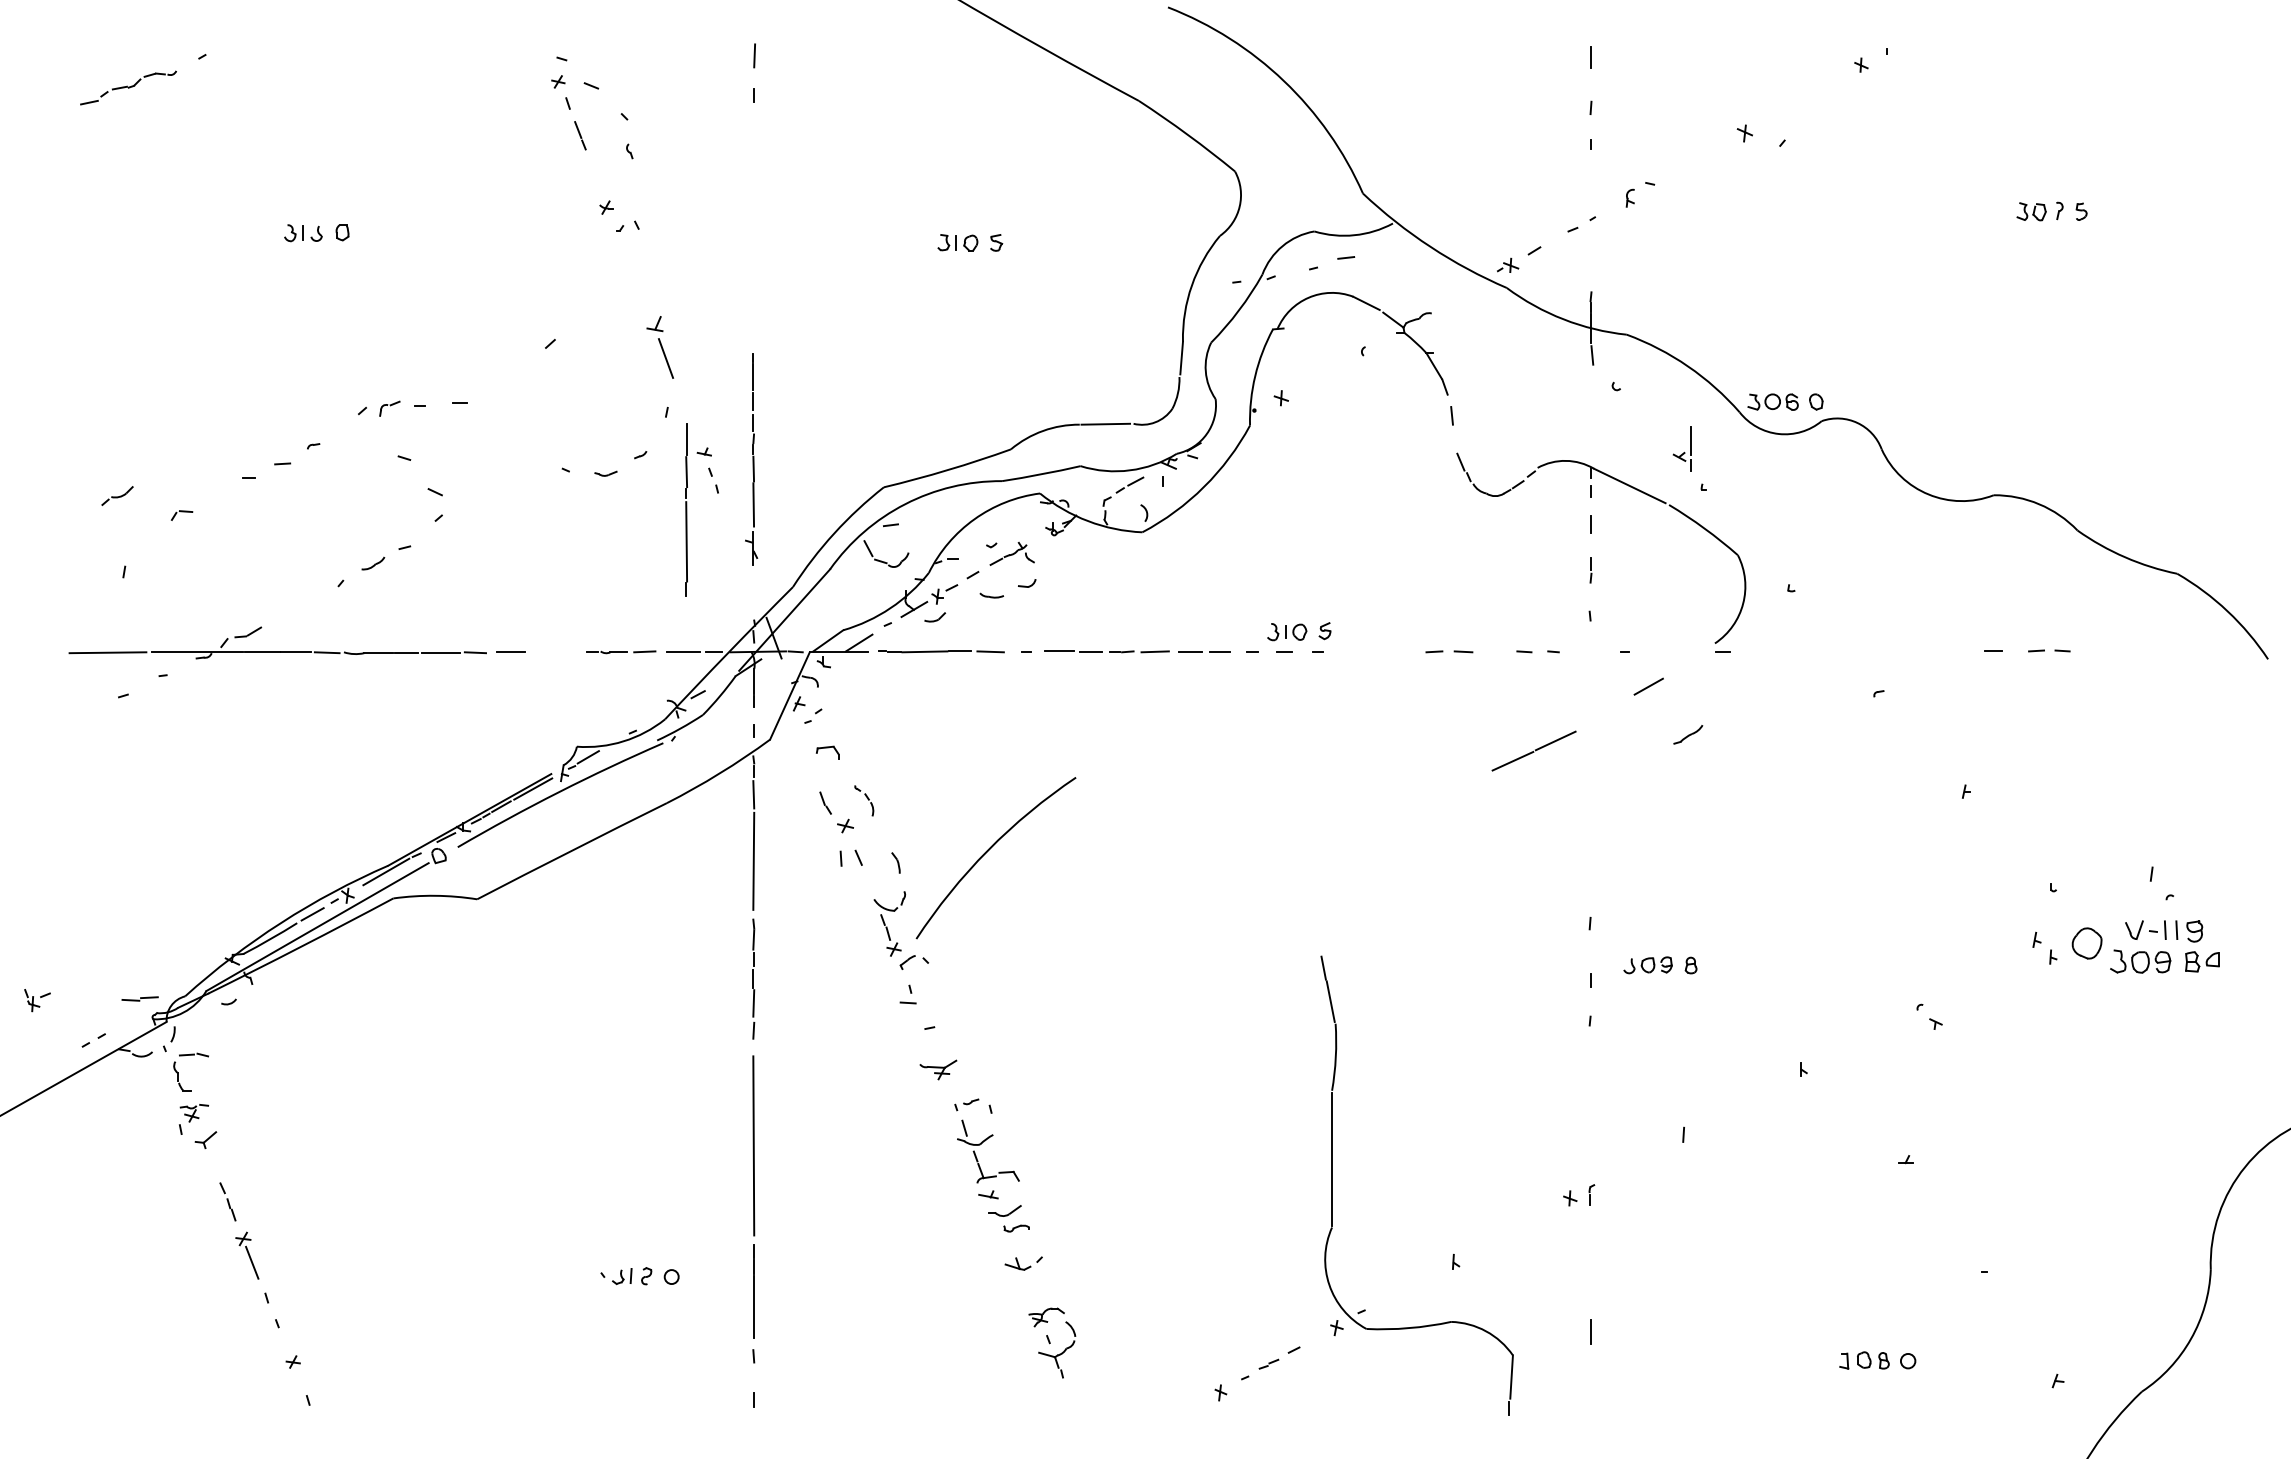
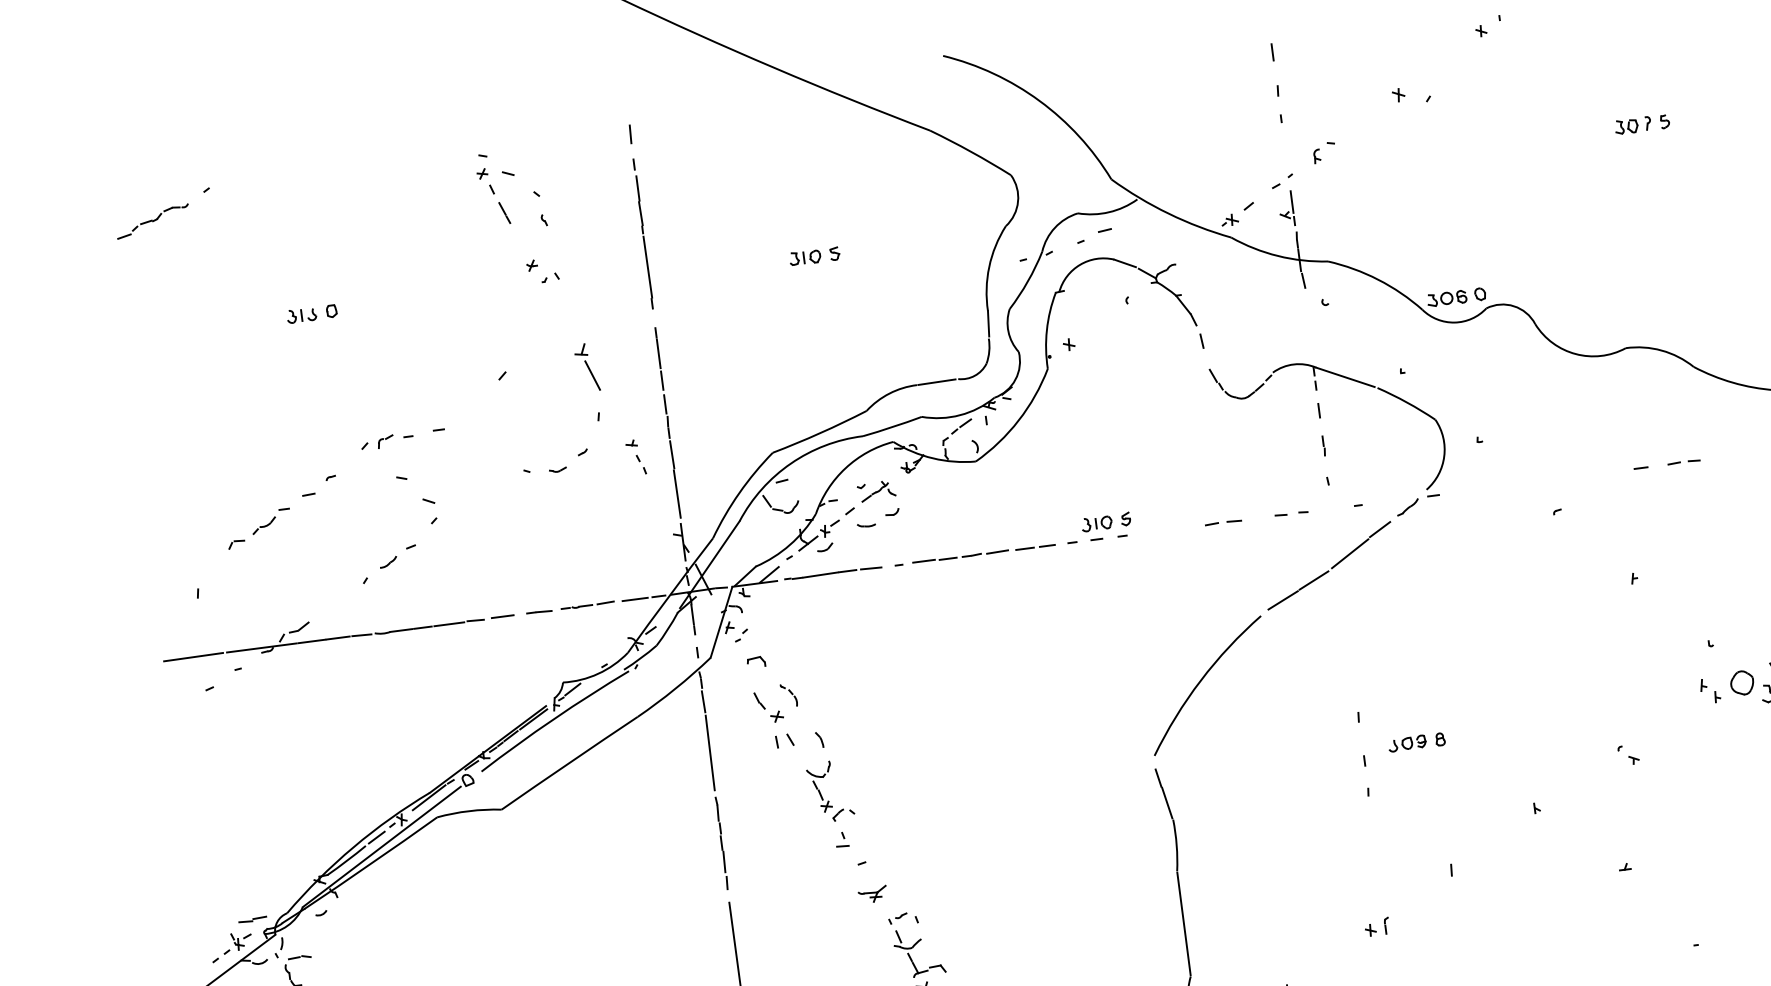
part: (1681, 448) -> (1285, 209), moved
part: (751, 459) -> (668, 444), size x1.43
part: (117, 495) -> (264, 525), moved
line: (686, 509) -> (644, 242), moved
line: (558, 652) -> (539, 612), added
line: (1606, 712) -> (1350, 553), added
part: (1688, 734) -> (1408, 507), moved
arc: (988, 851) -> (1201, 681), moved
part: (37, 1000) -> (241, 941), moved

